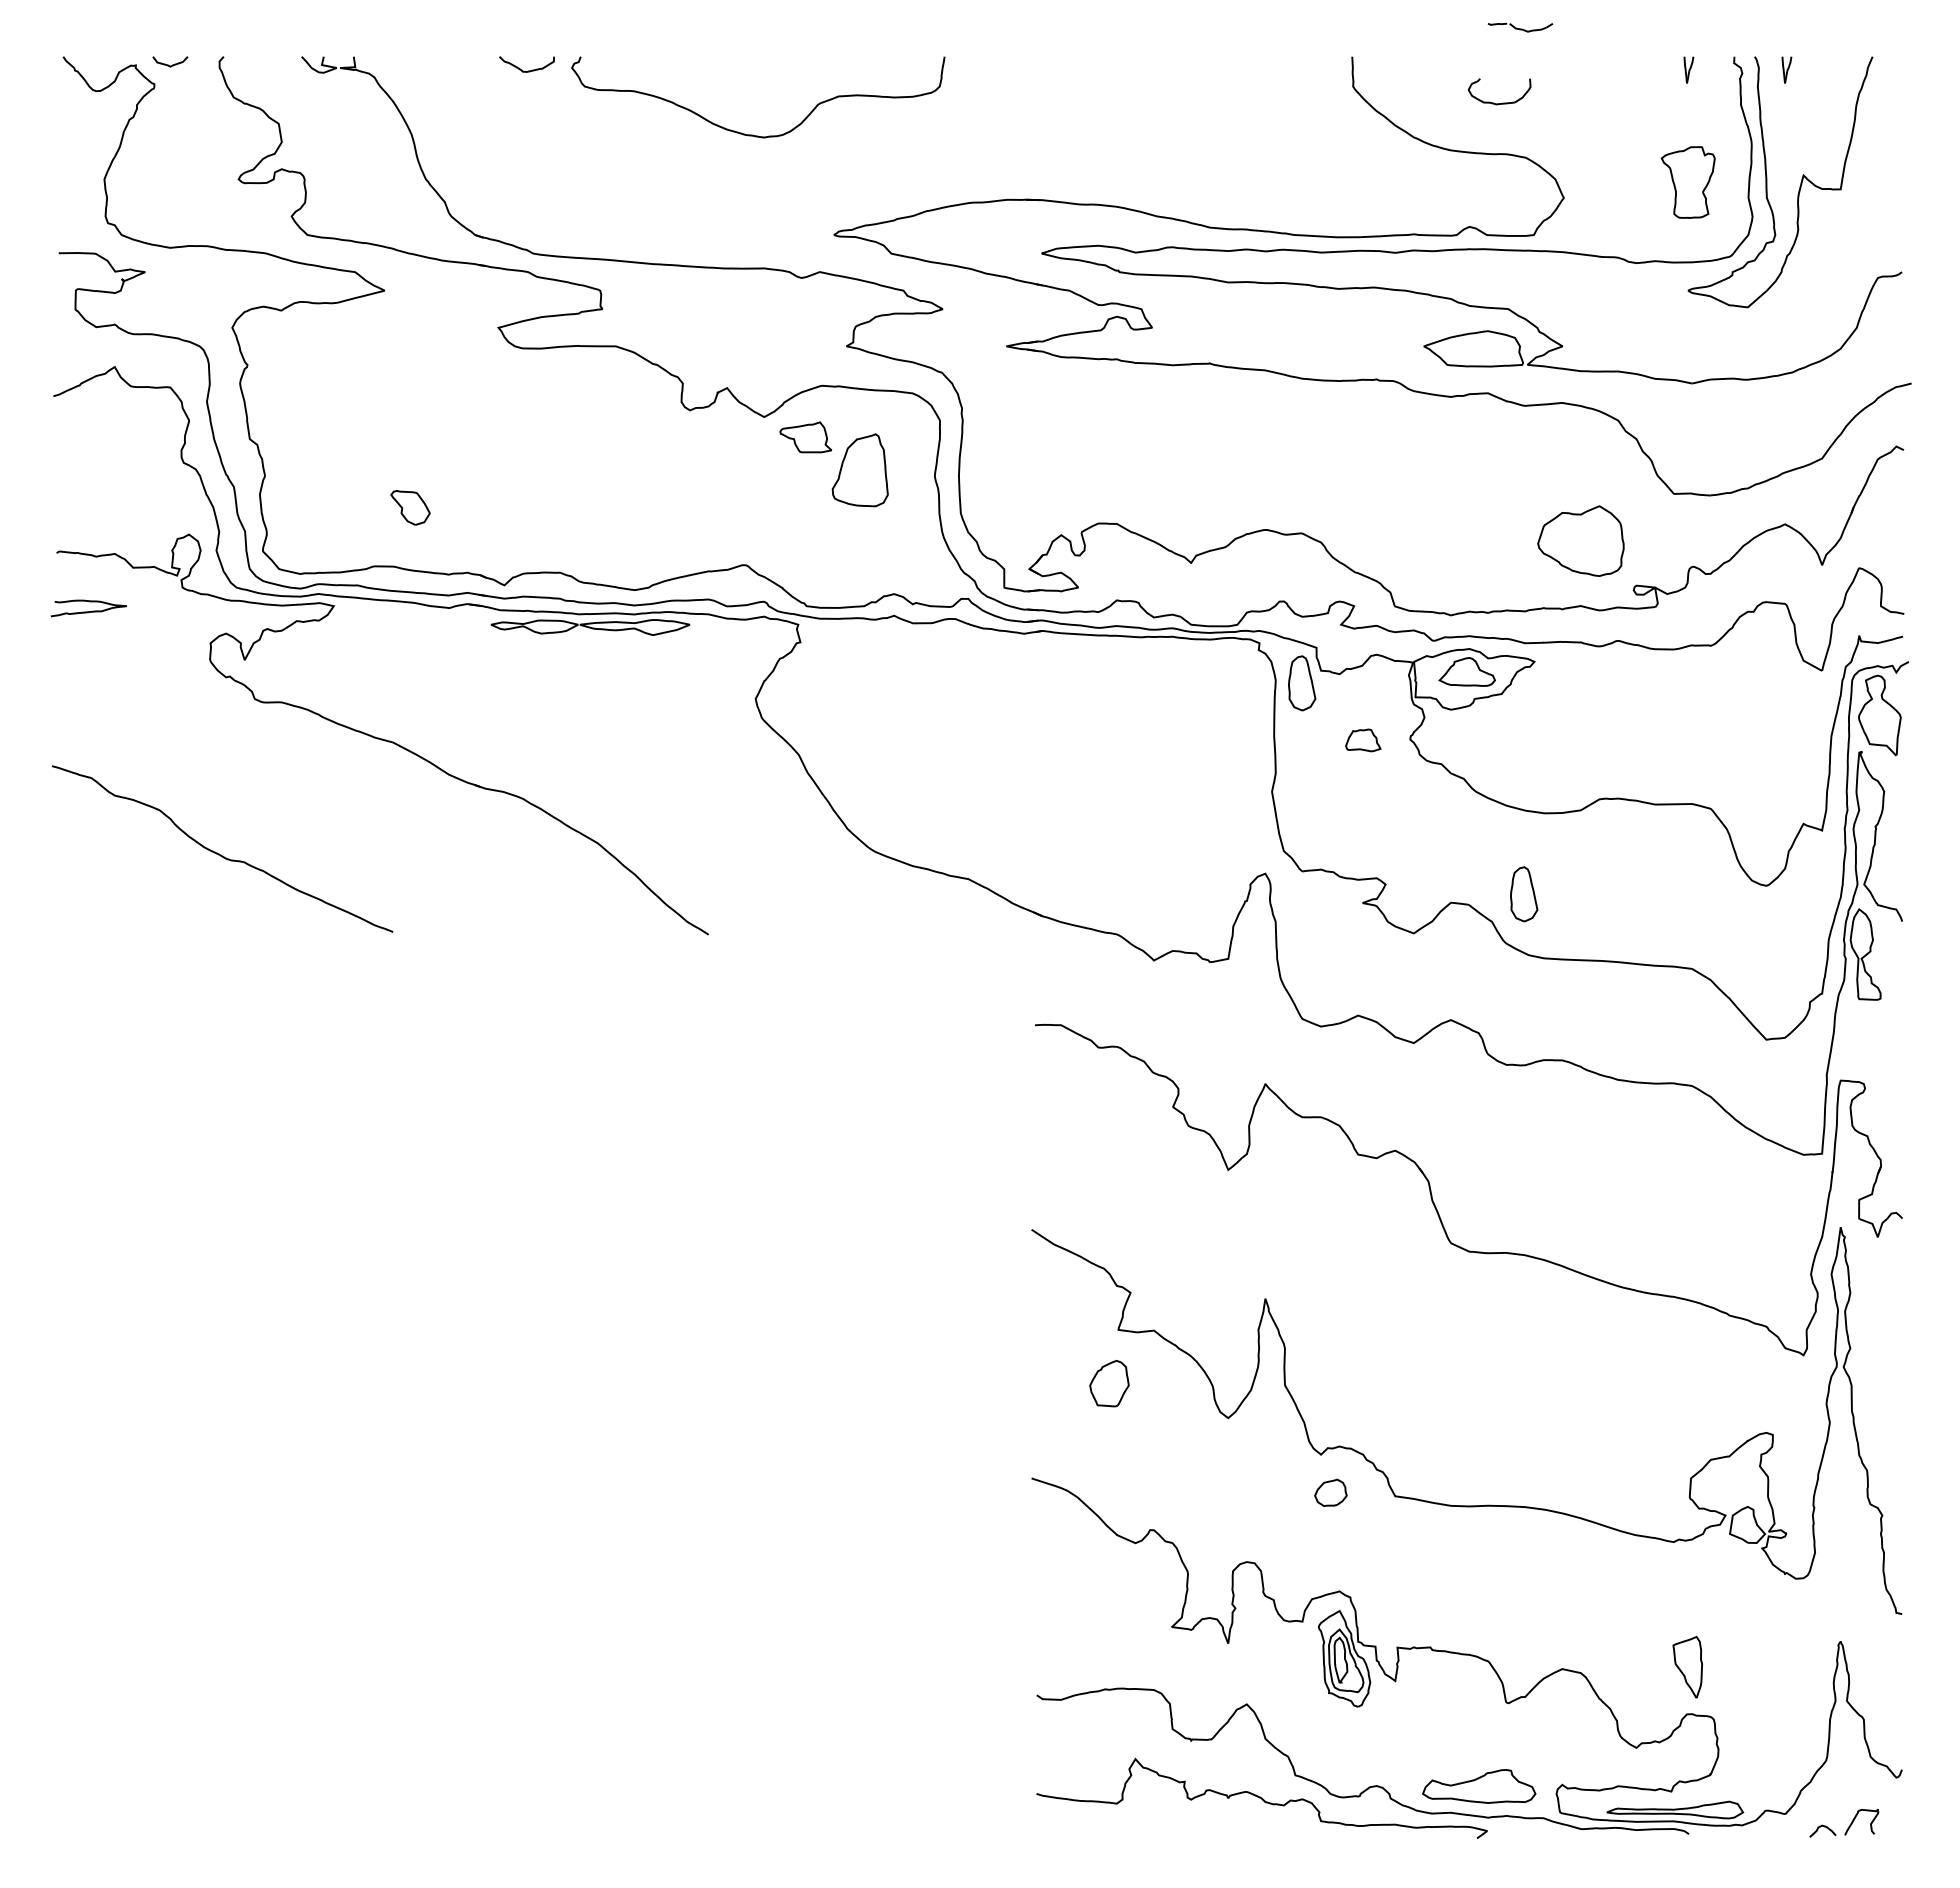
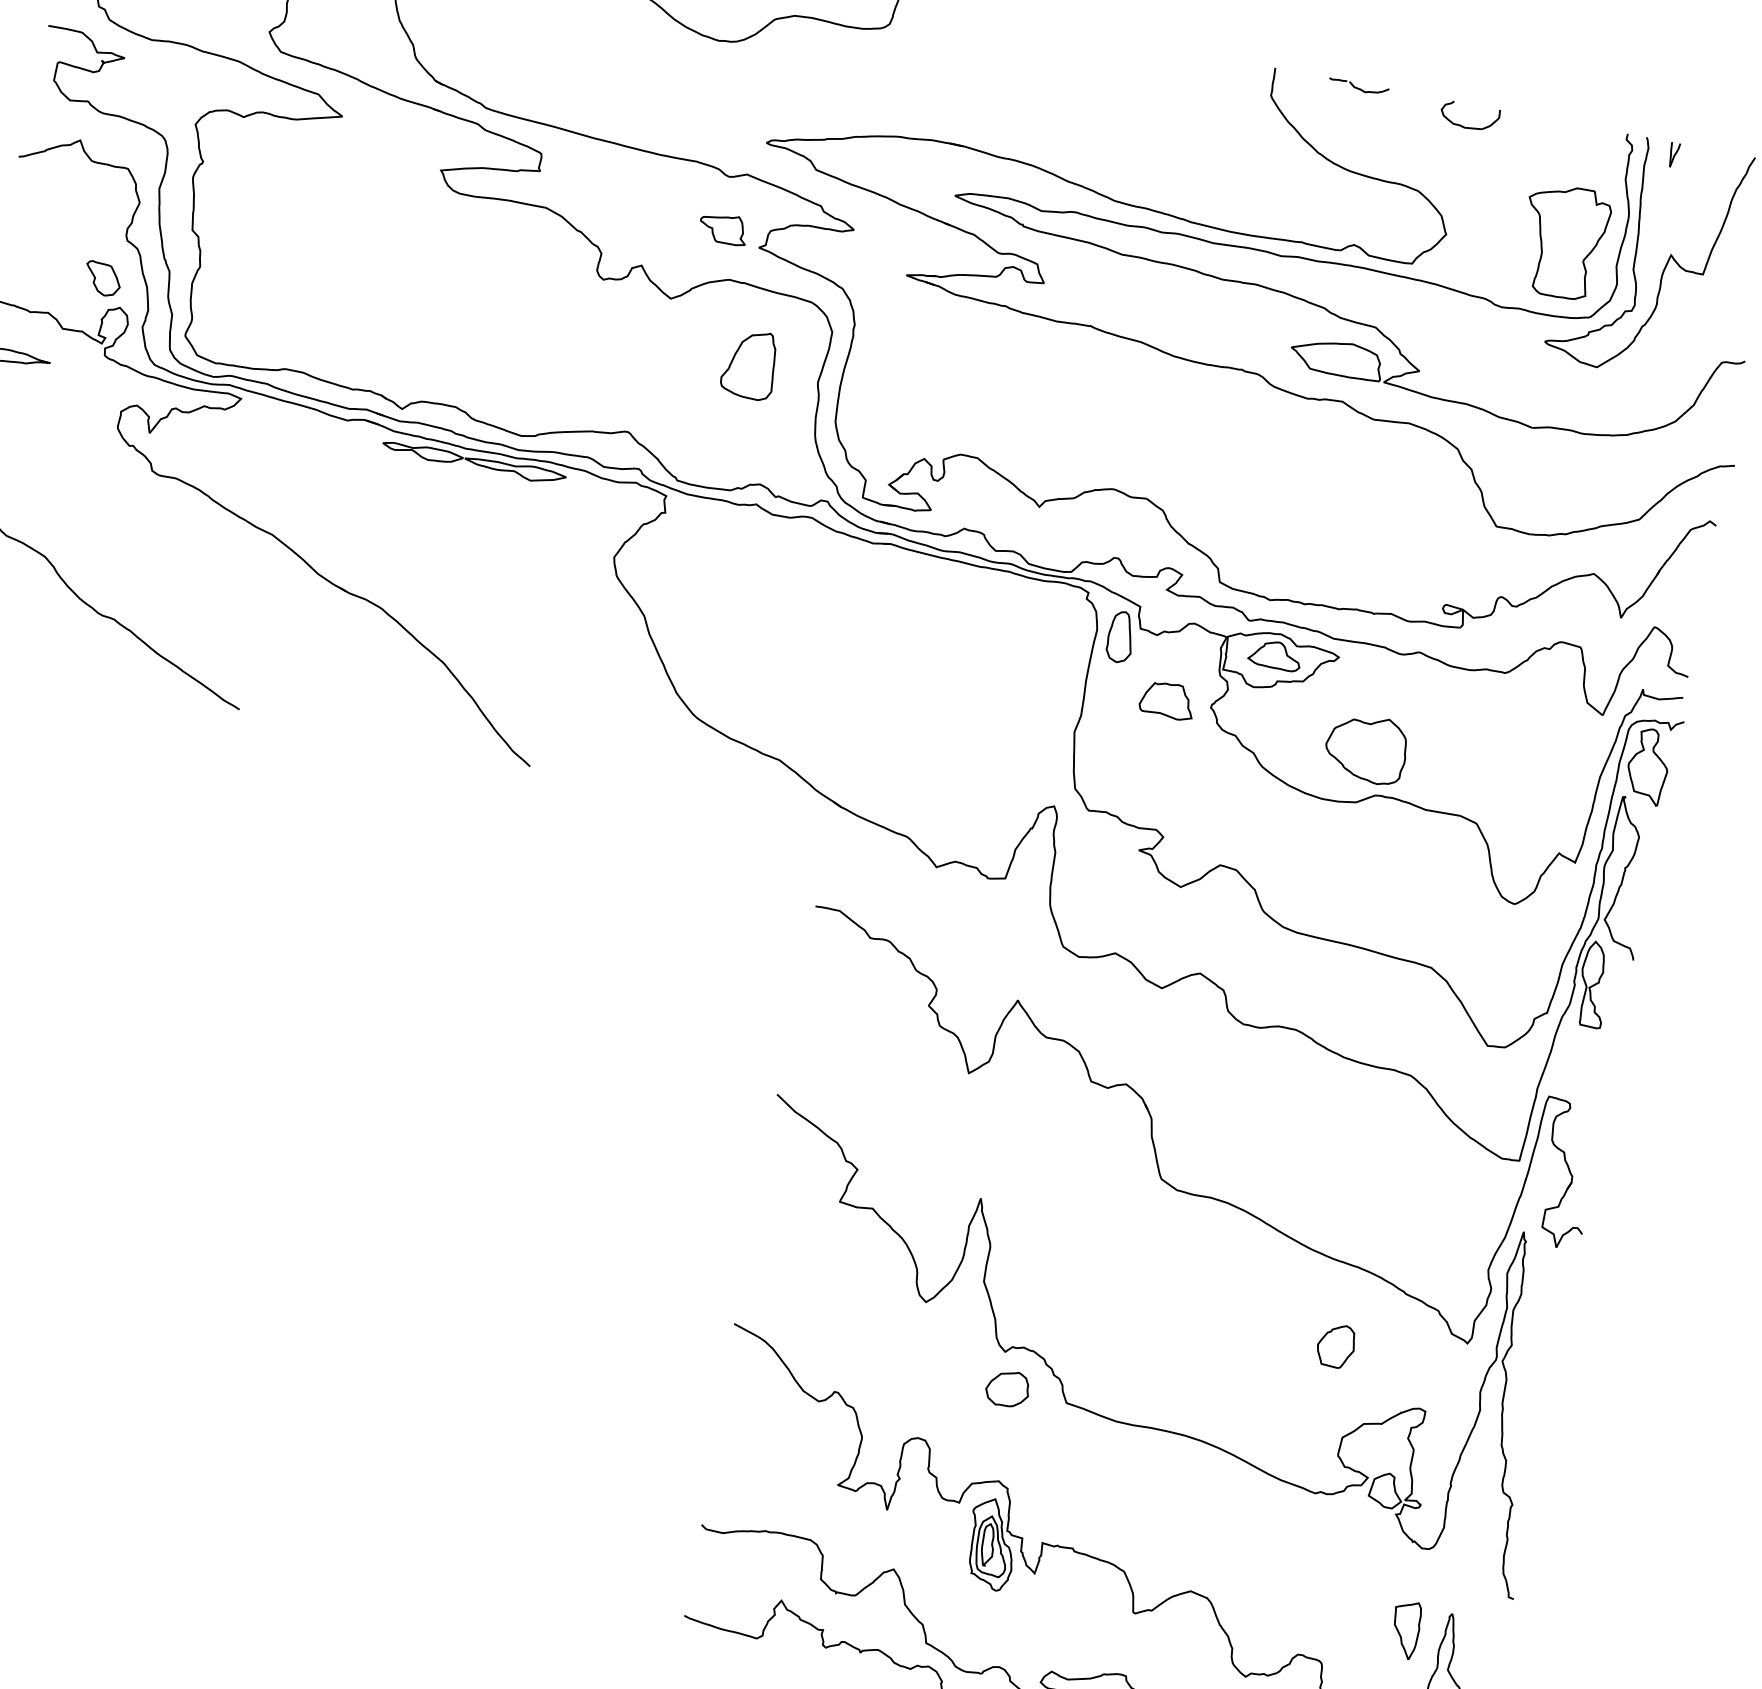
part: (1520, 27) -> (1358, 87), moved
part: (1688, 69) -> (1583, 137), removed
part: (1502, 102) -> (1470, 127), moved
part: (1688, 182) -> (1563, 241), size x1.67
part: (805, 437) -> (723, 228), moved
part: (410, 507) -> (102, 278), moved
part: (1580, 540) -> (1365, 748), moved
part: (1362, 740) -> (1166, 700), size x1.67
part: (1524, 894) -> (1289, 870), removed
part: (1109, 1383) -> (1336, 1345), moved
part: (1330, 1492) -> (1007, 1388), size x1.43
part: (1687, 1667) -> (1405, 1629), moved

